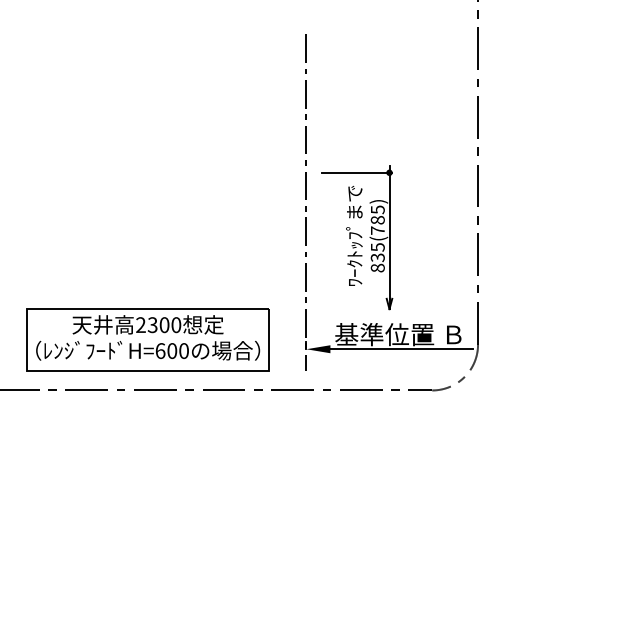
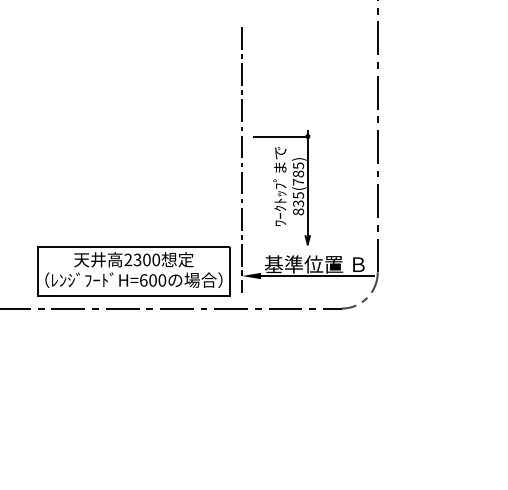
part: (147, 339) -> (133, 271), moved

